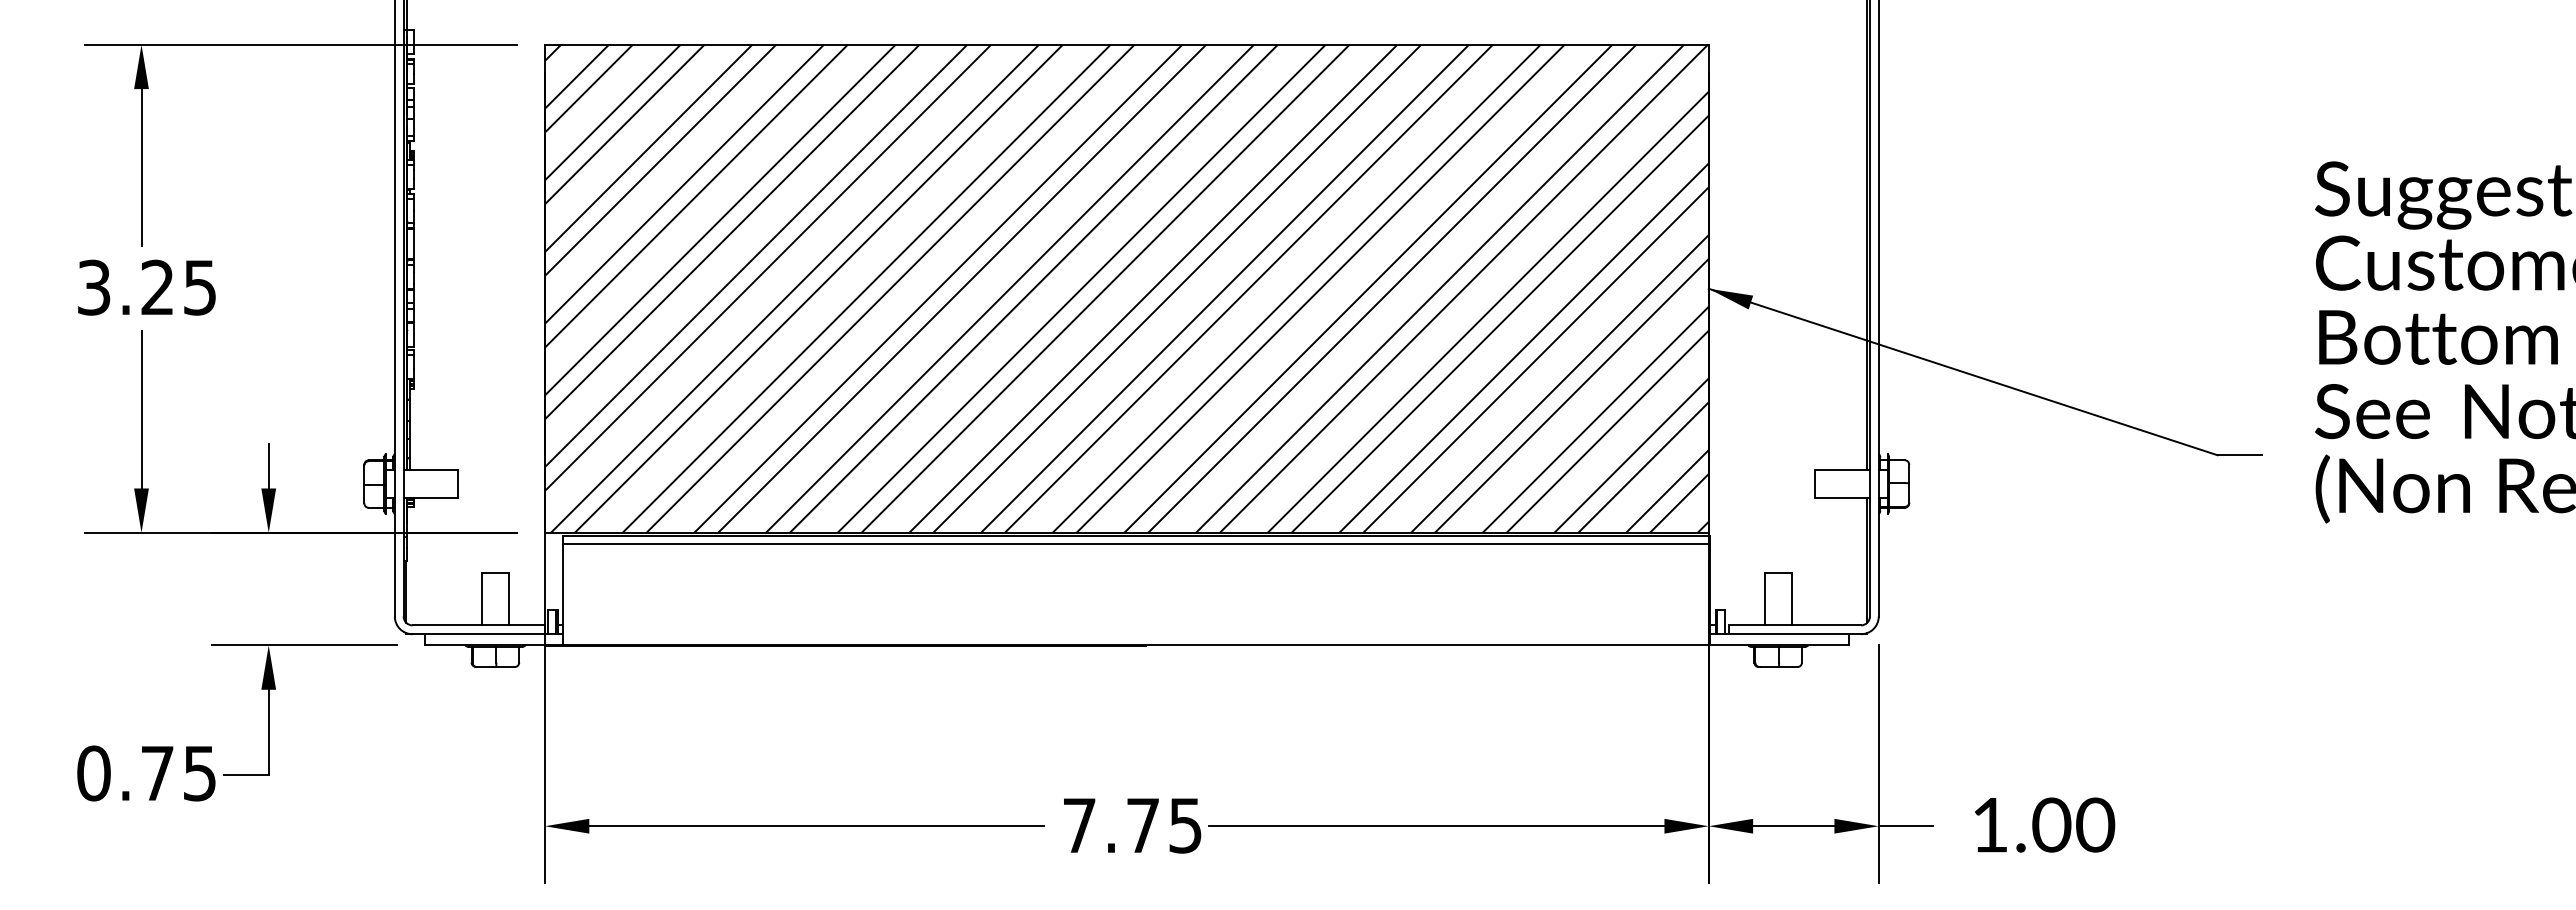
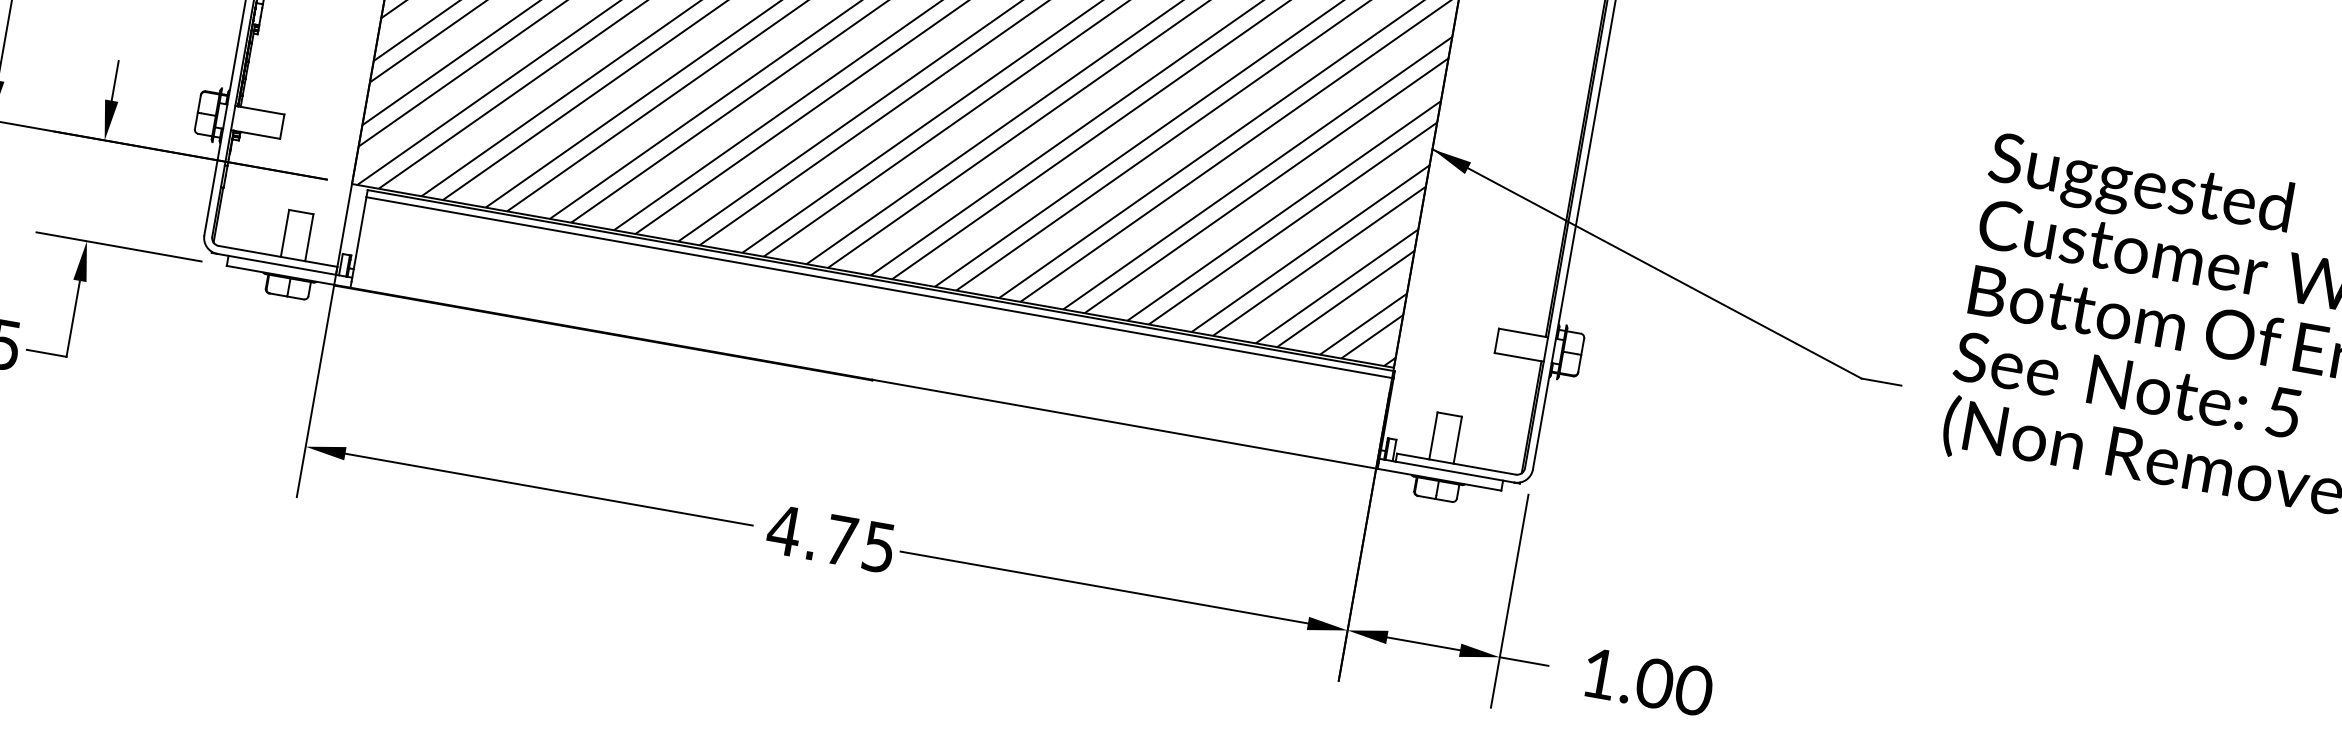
text: (1079, 825) -> (784, 530), 7.75 -> 4.75

